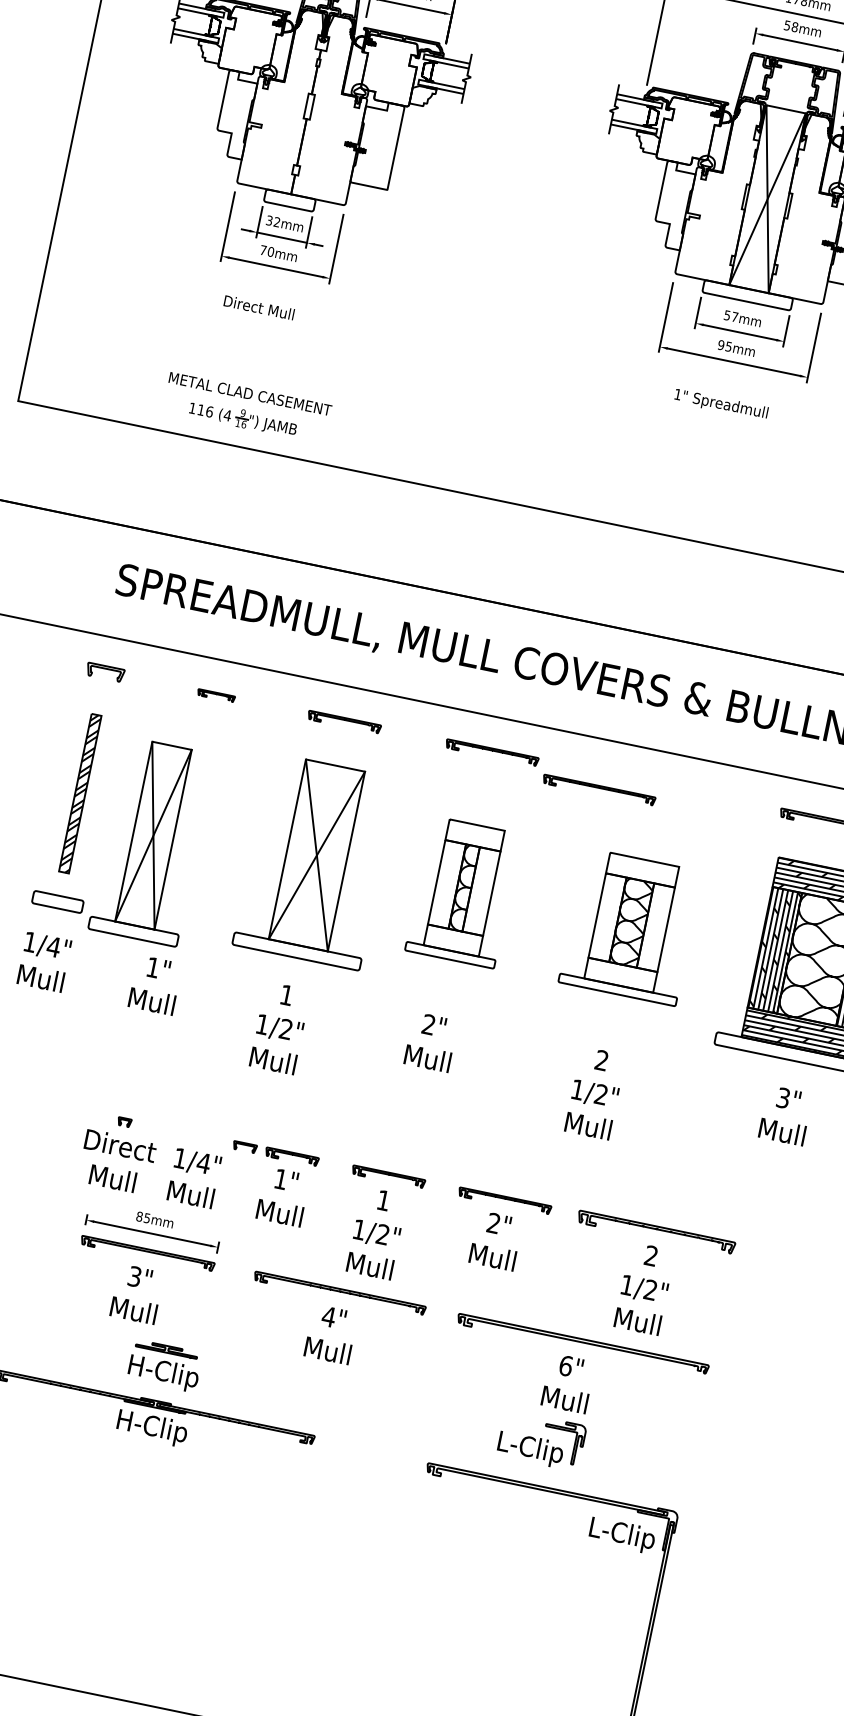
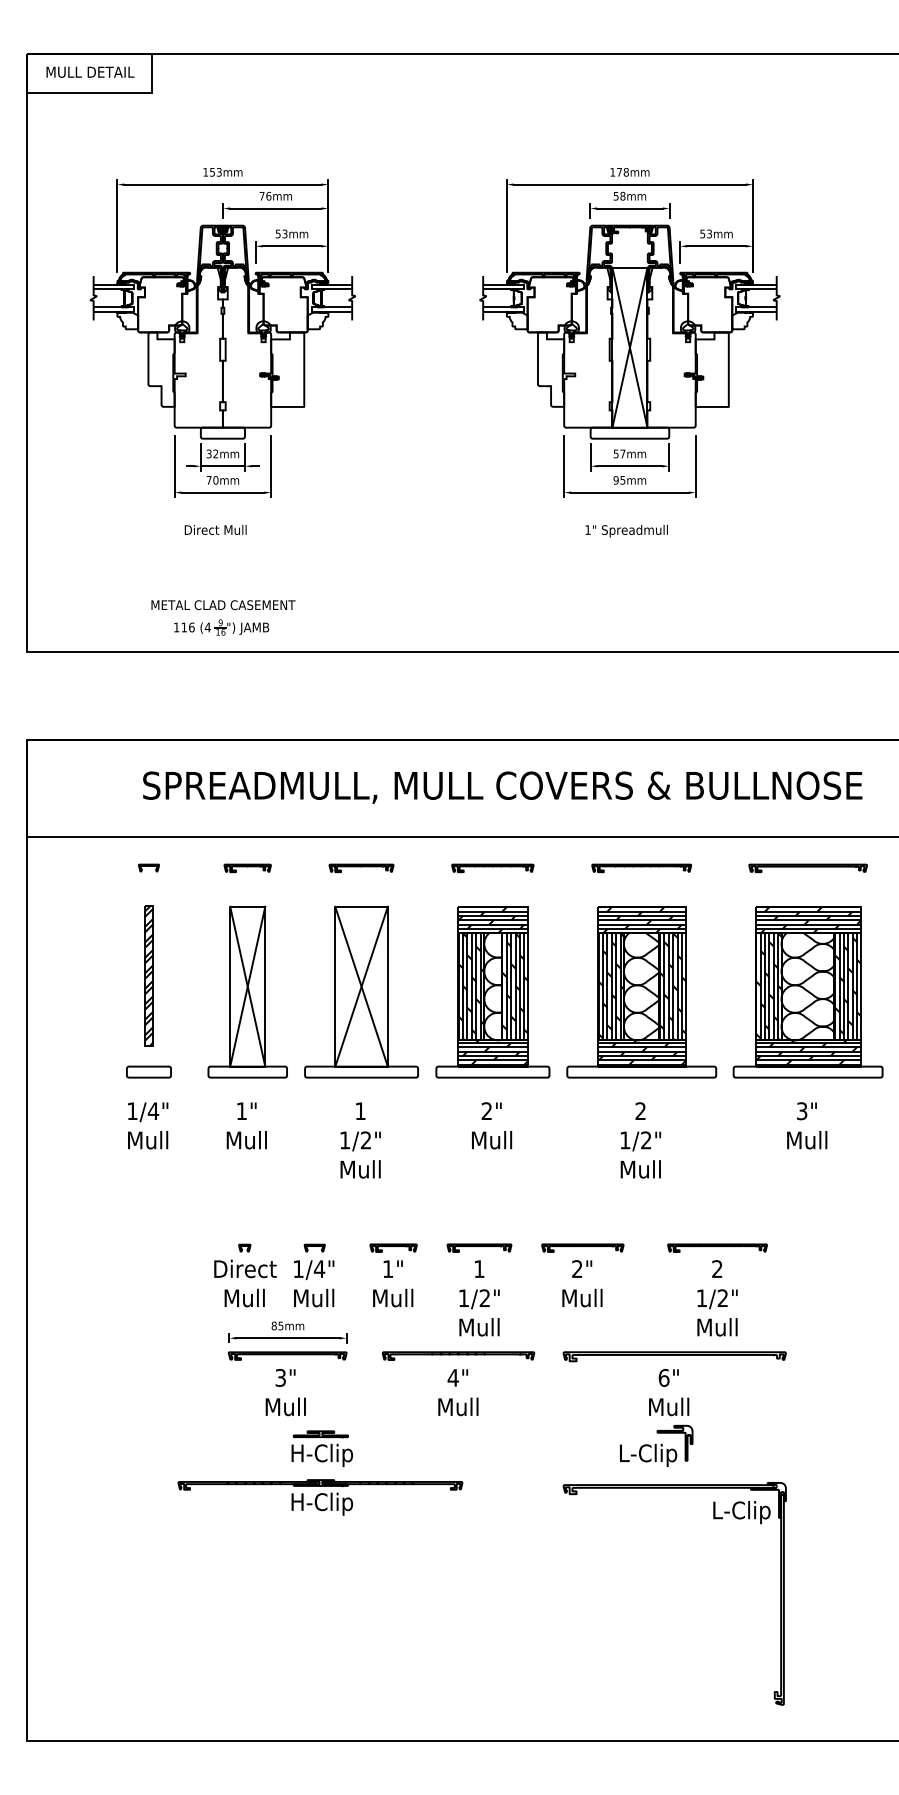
part: (104, 671) -> (148, 867), size x0.62
part: (216, 695) -> (247, 868), size x1.43
part: (598, 790) -> (641, 868), moved
part: (152, 841) -> (247, 991), moved
part: (462, 892) -> (492, 992), size x1.43
part: (630, 927) -> (641, 992), size x1.43
part: (244, 1146) -> (314, 1247), moved
part: (656, 1231) -> (717, 1247), size x0.71

